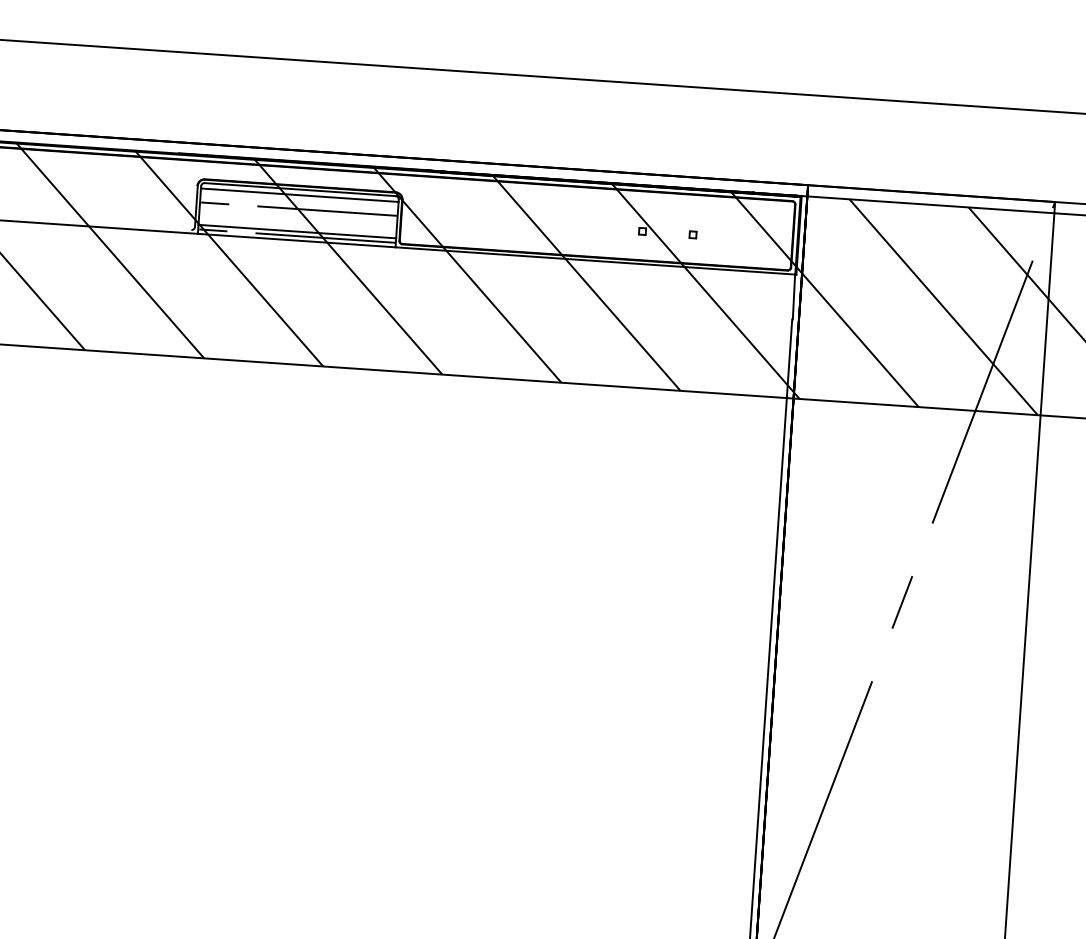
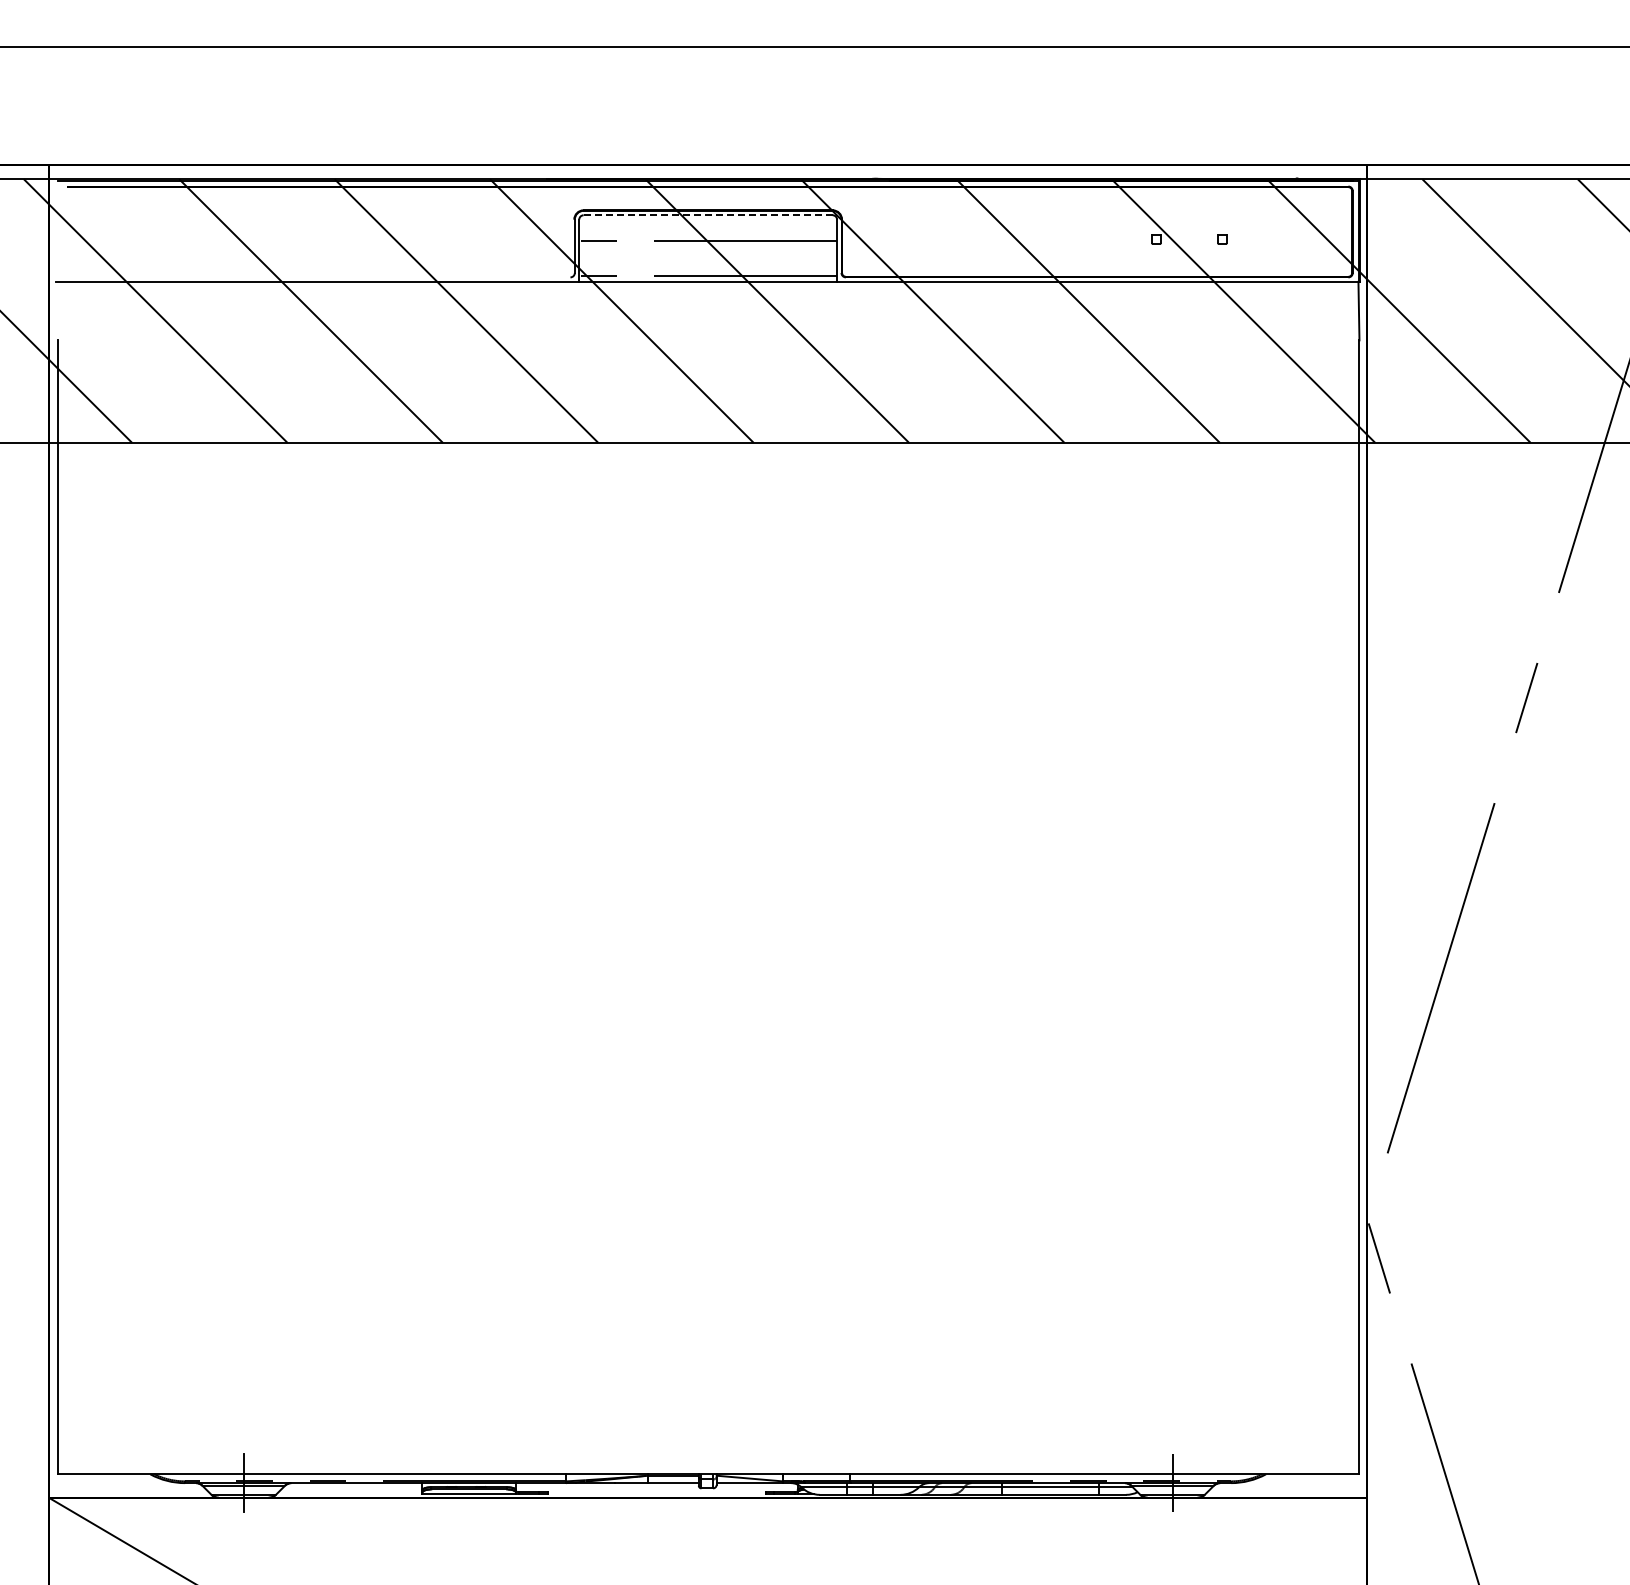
line: (300, 189) -> (708, 215), solid -> dashed
line: (300, 195) -> (708, 222), removed
line: (297, 231) -> (708, 270), removed

